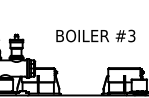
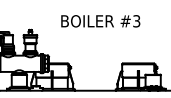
text: (95, 36) -> (100, 21), moved

